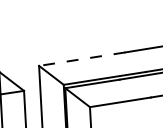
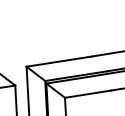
line: (82, 58) -> (59, 61), dashed -> solid

